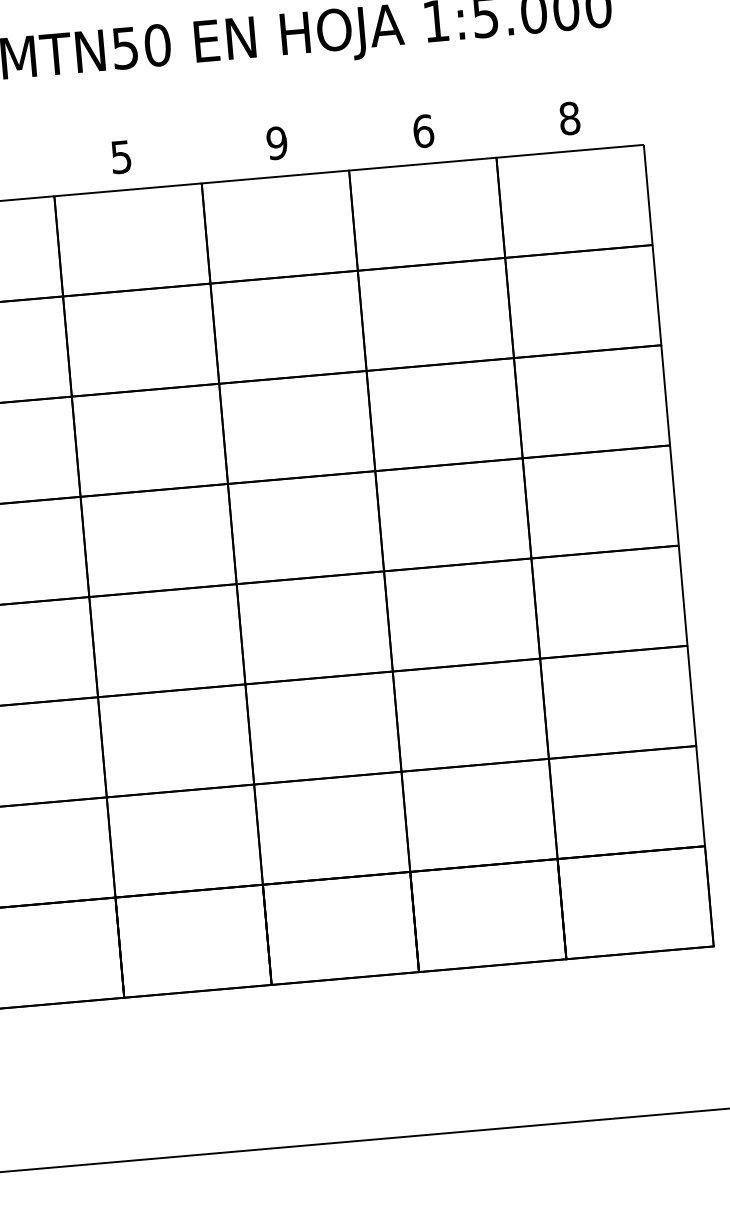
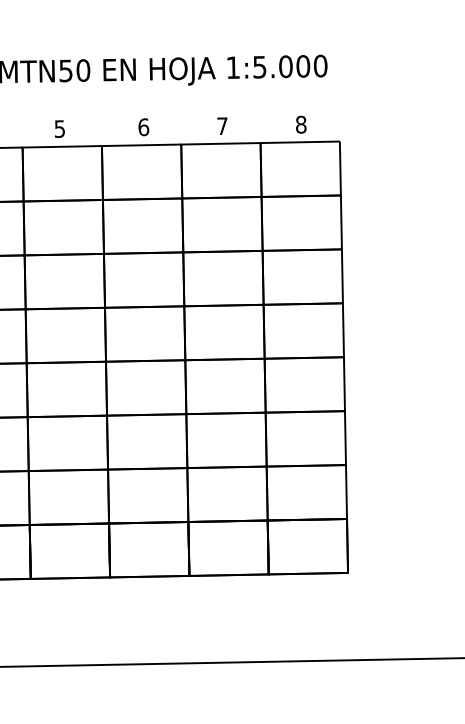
text: (423, 131) -> (222, 126), 6 -> 7
text: (276, 143) -> (143, 127), 9 -> 6

